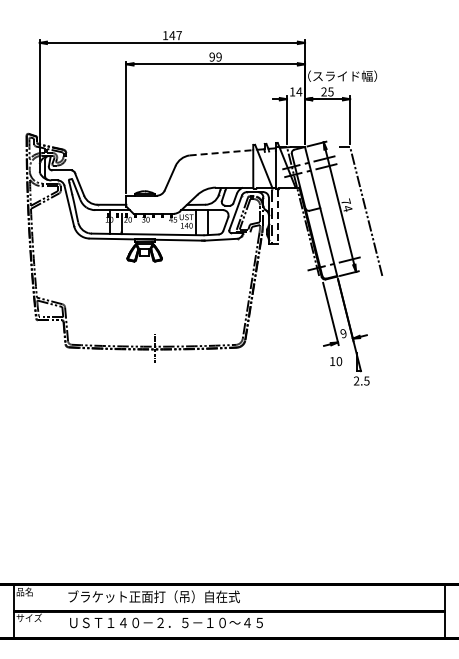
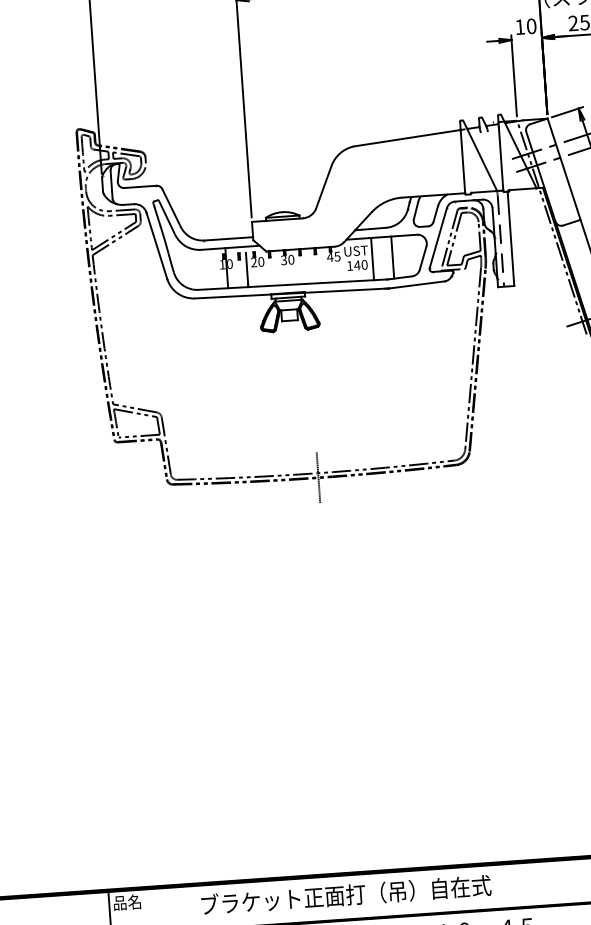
text: (299, 91) -> (531, 25), 14 -> 10
line: (223, 152) -> (410, 137), dashed -> solid
line: (278, 217) -> (511, 240), dashed -> solid

